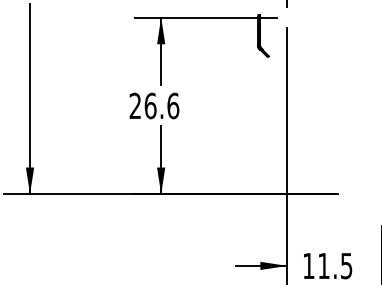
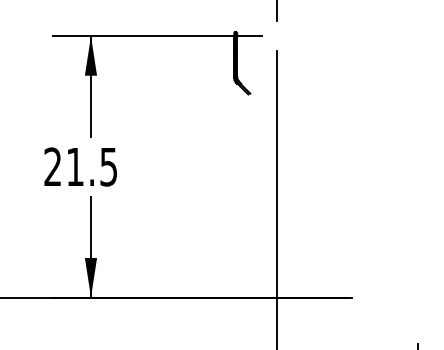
text: (161, 105) -> (91, 166), 26.6 -> 21.5

